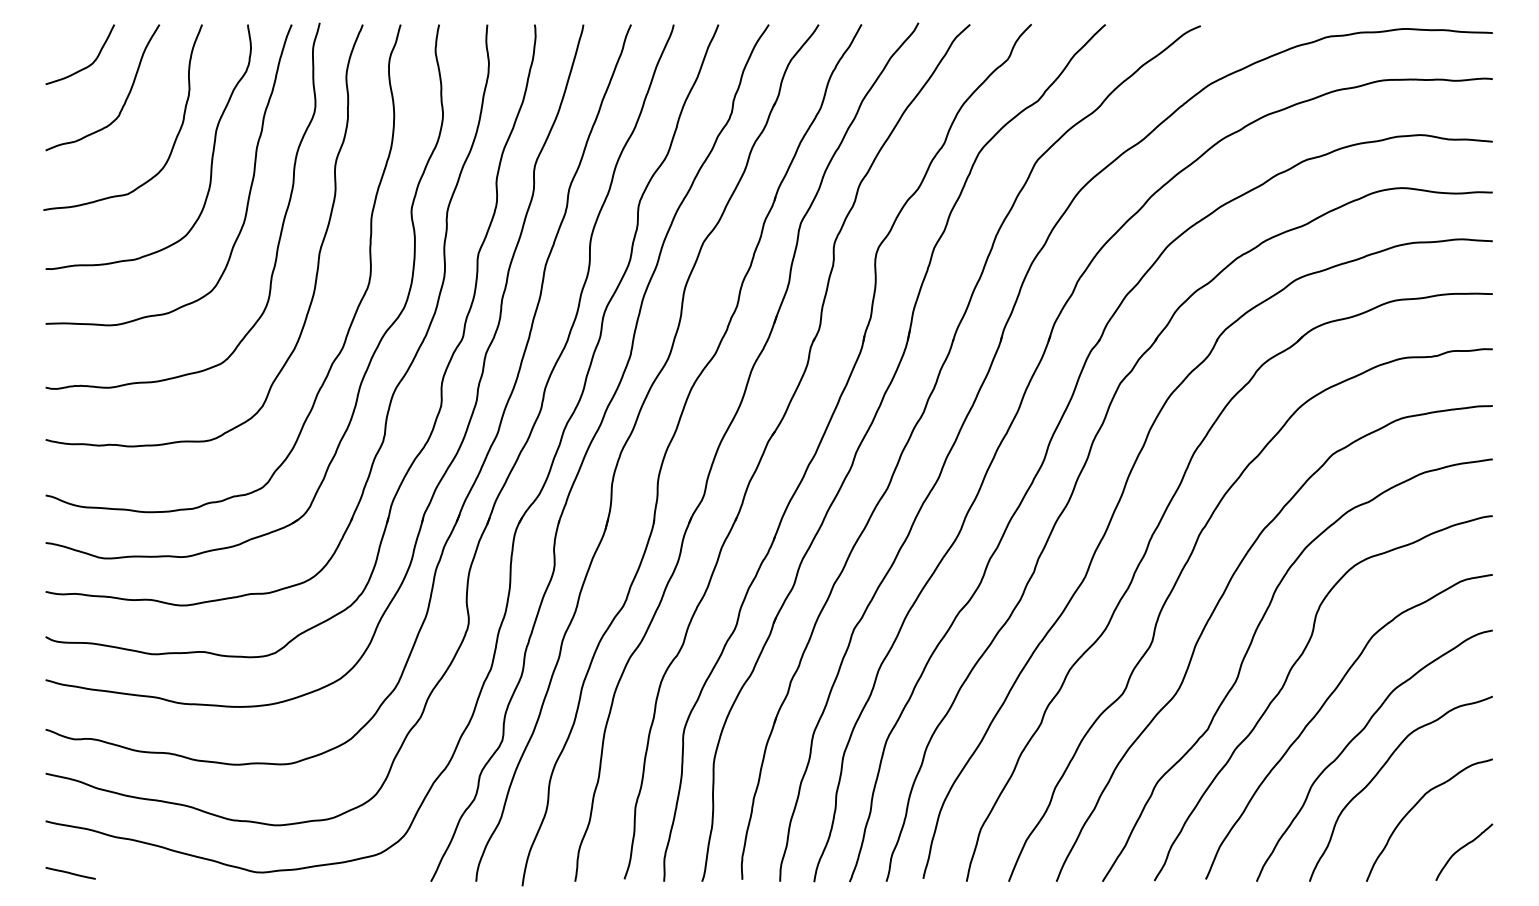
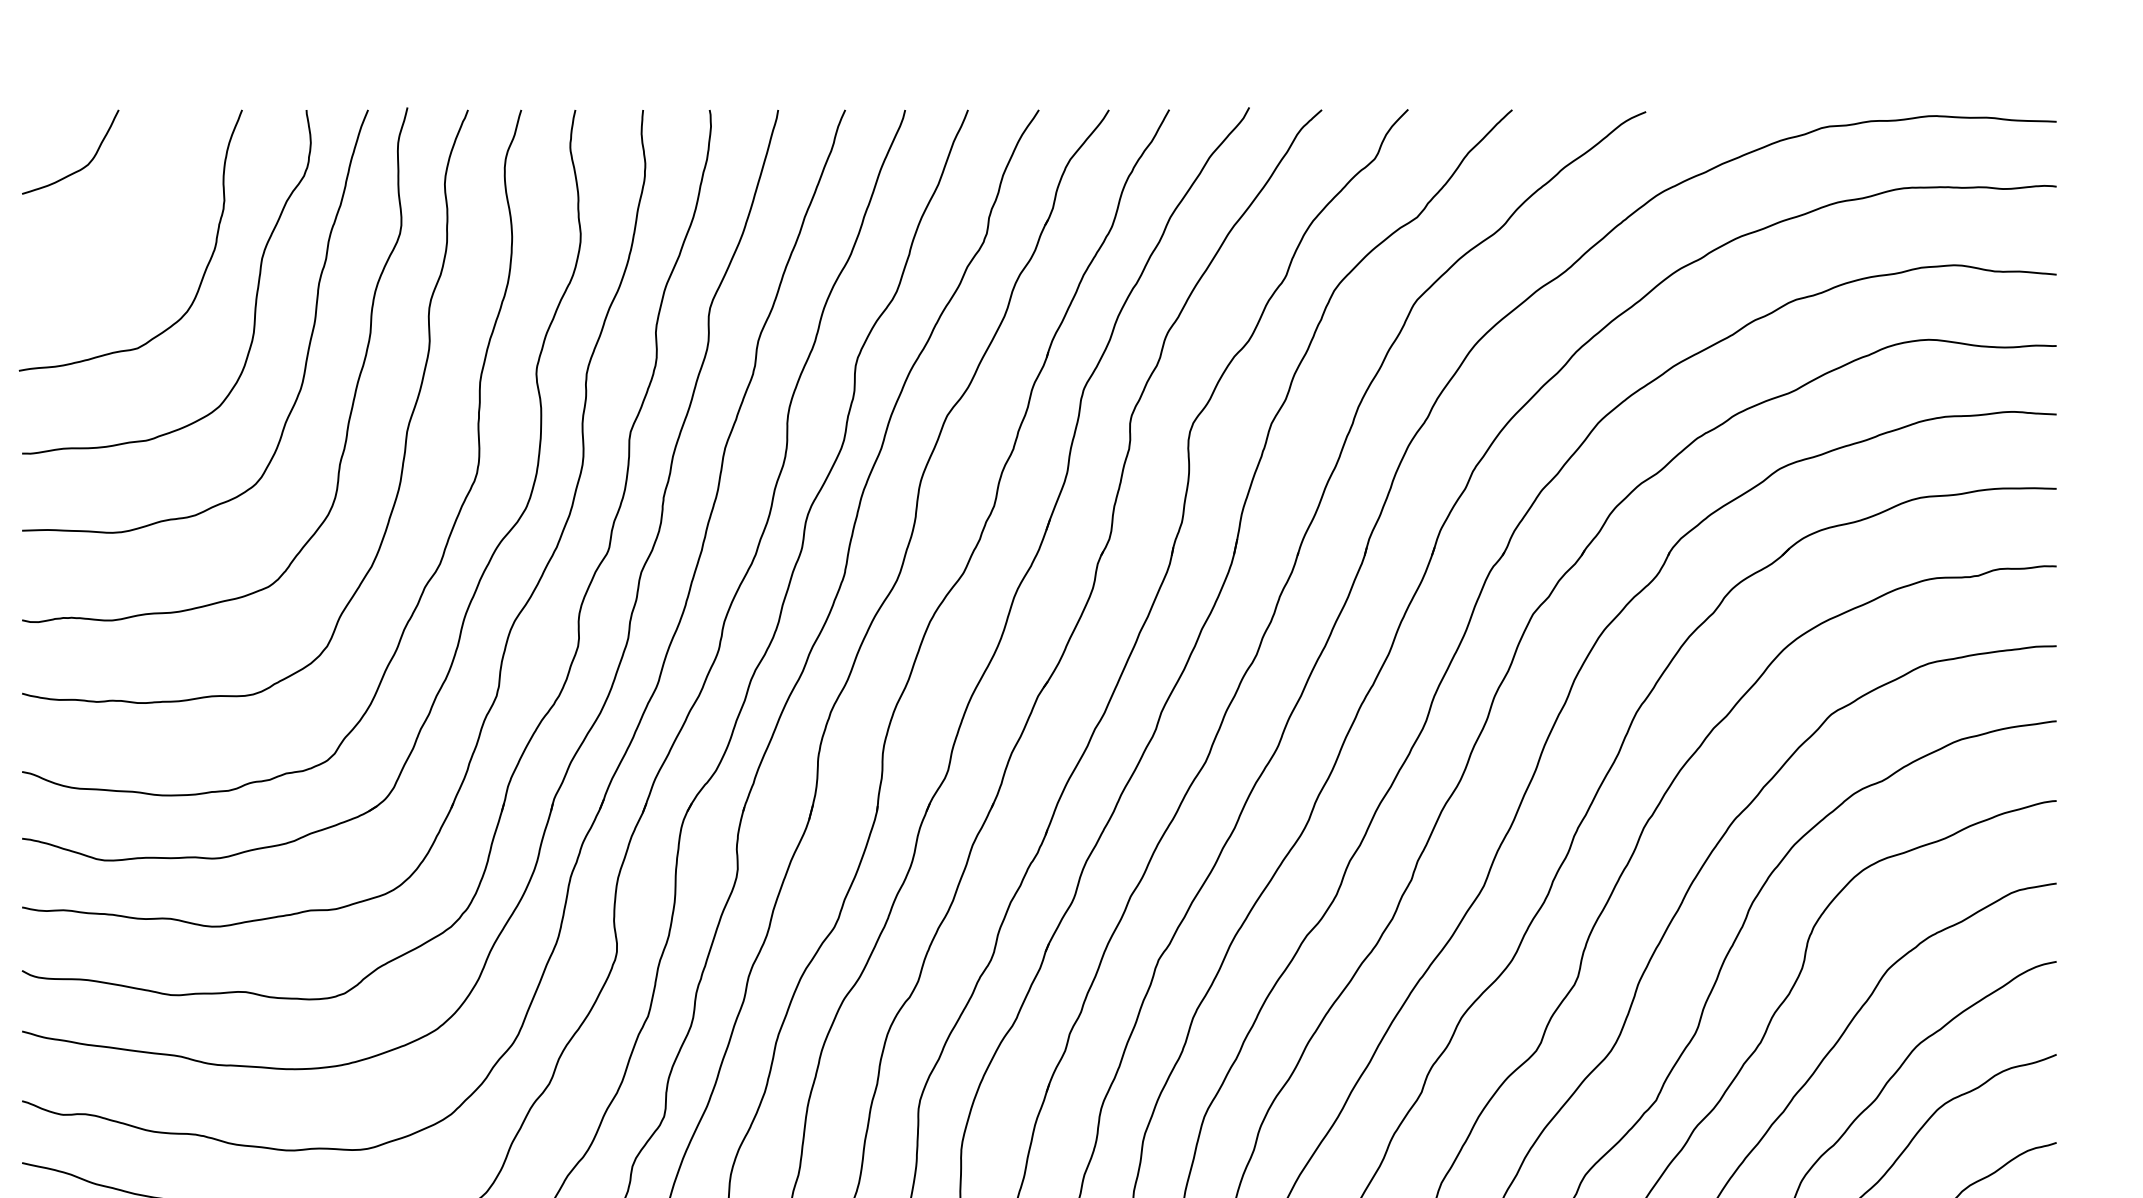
curve: (125, 99) -> (134, 215), removed

